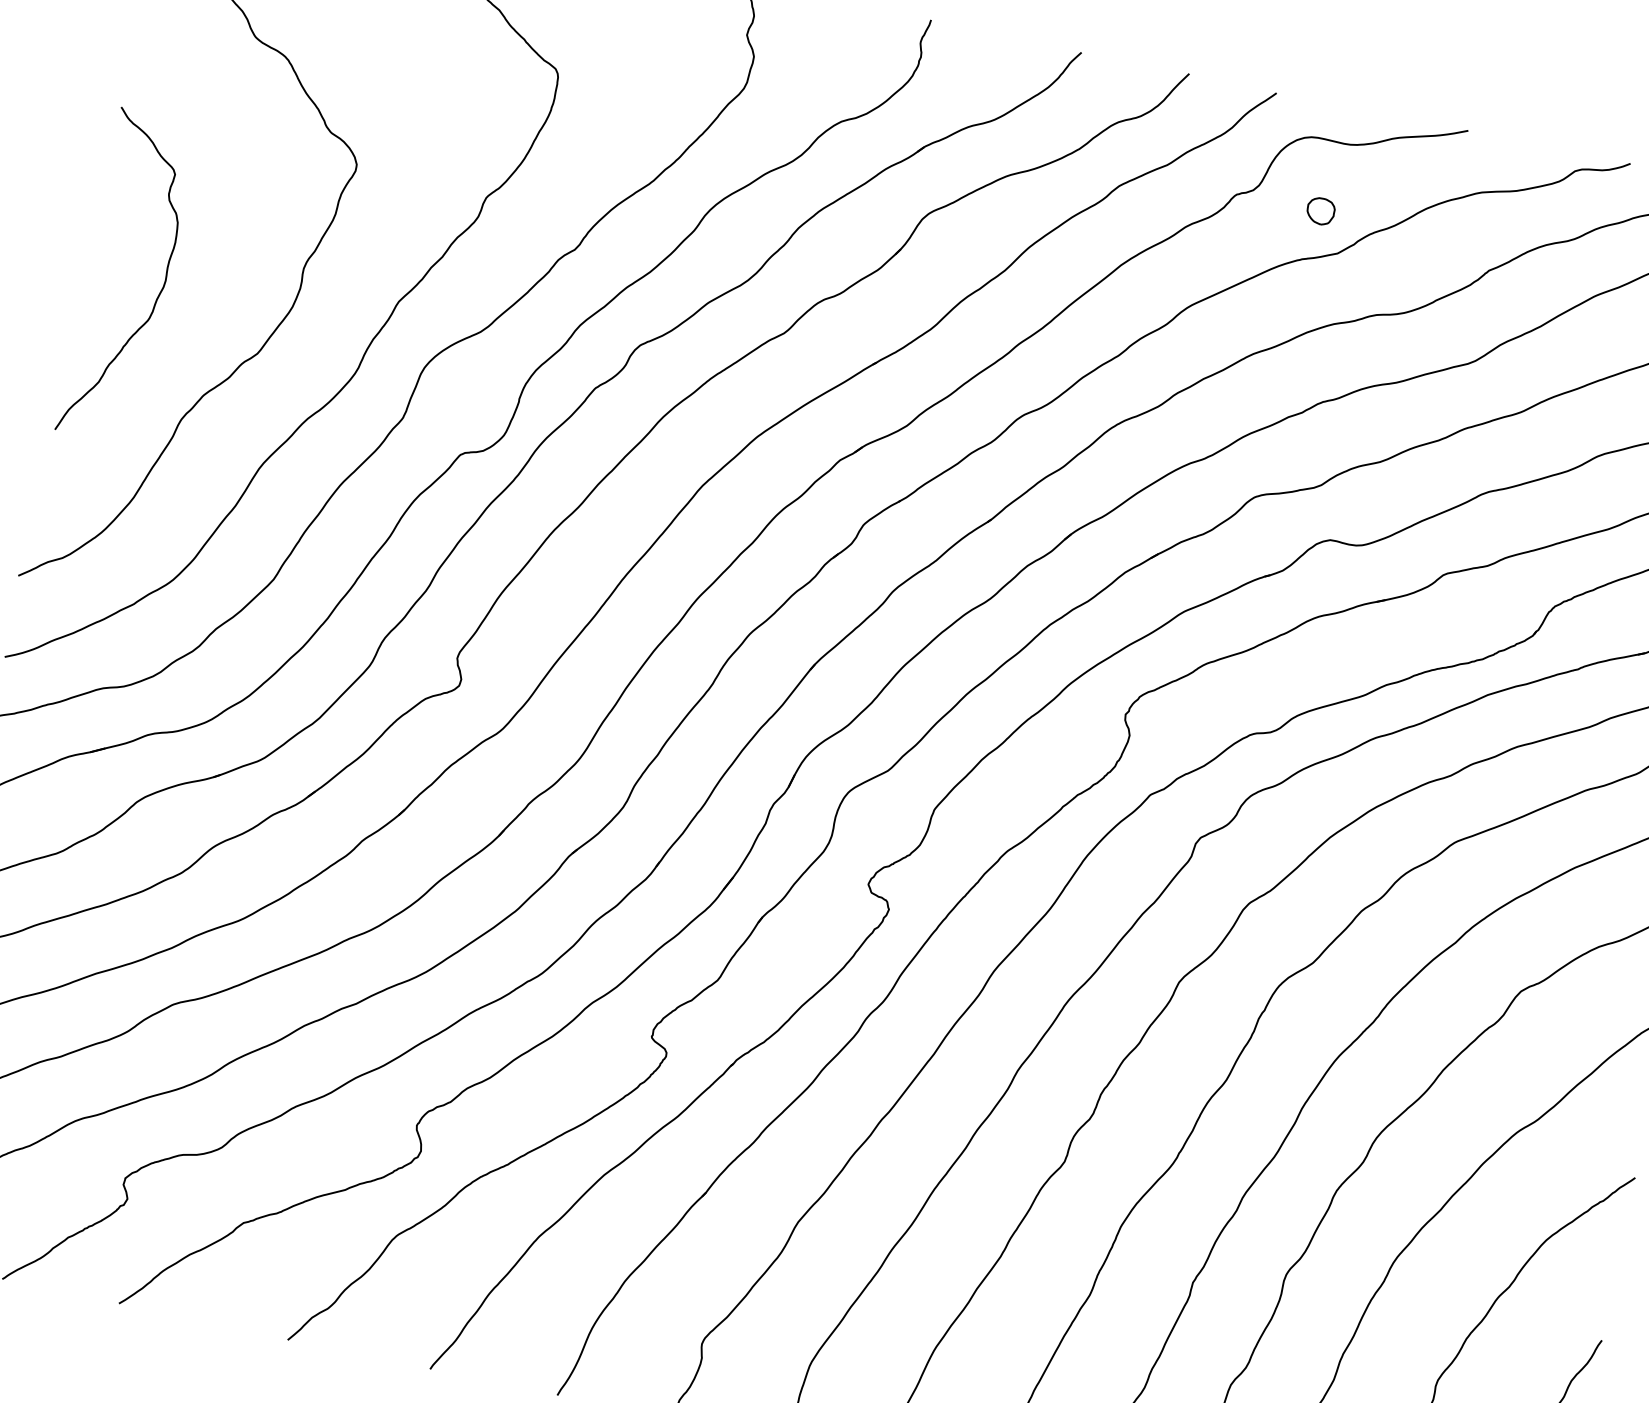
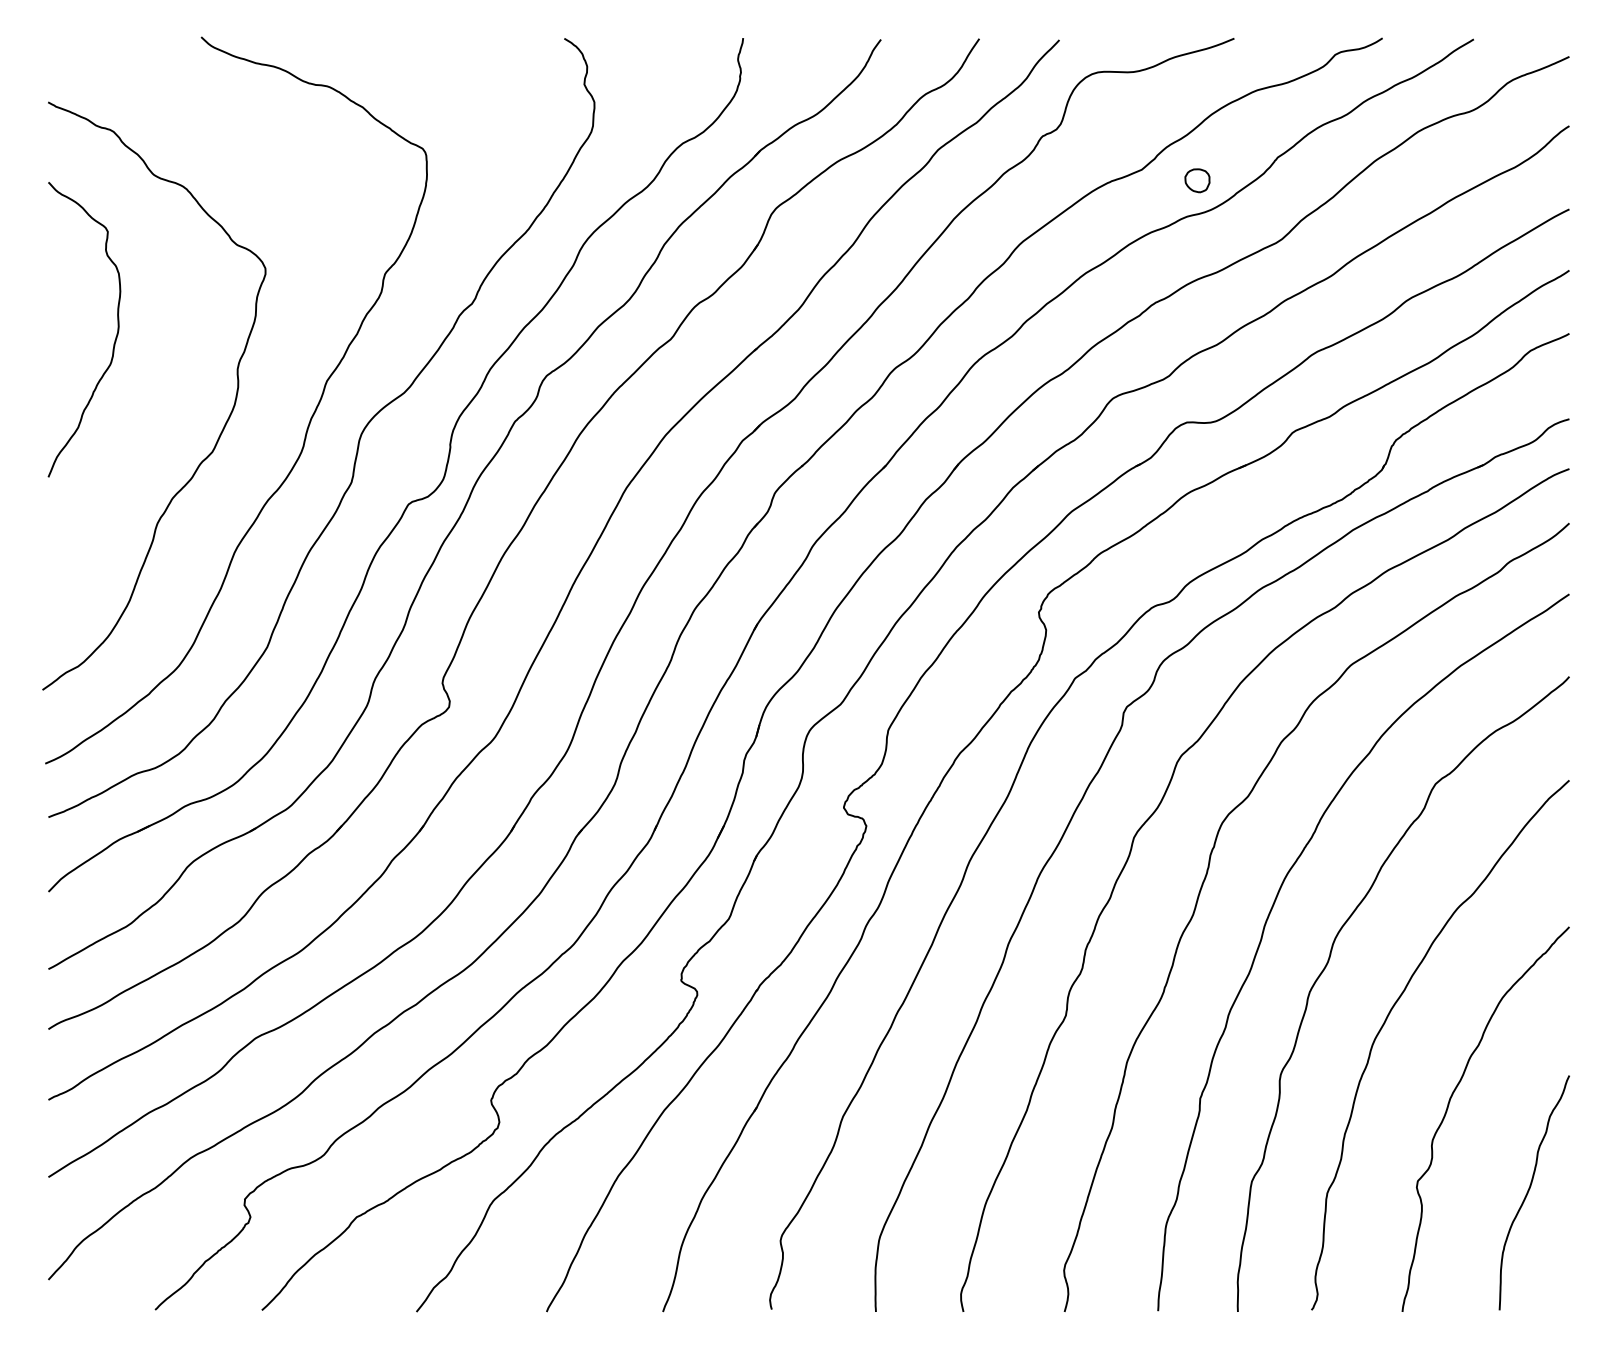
part: (1320, 211) -> (1197, 180), moved
curve: (157, 294) -> (114, 340), moved

